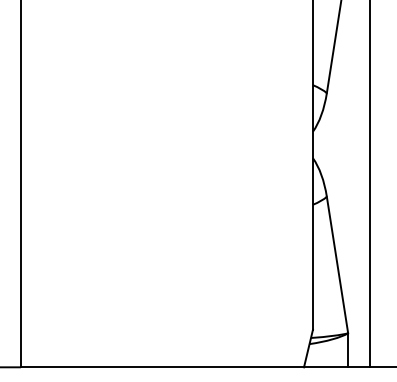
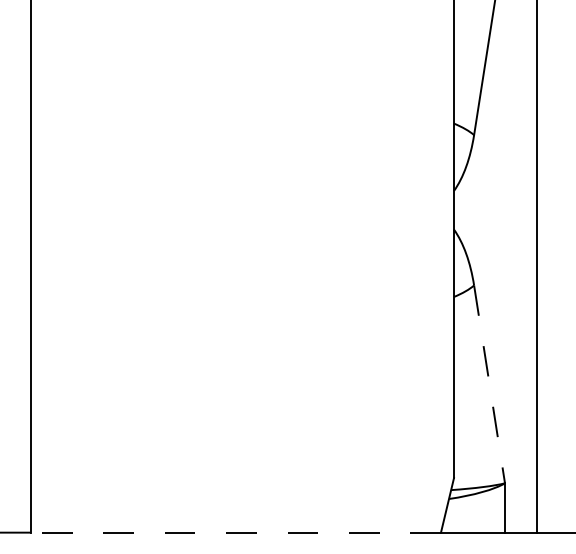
line: (337, 265) -> (489, 385), solid -> dashed
line: (162, 367) -> (235, 532), solid -> dashed

